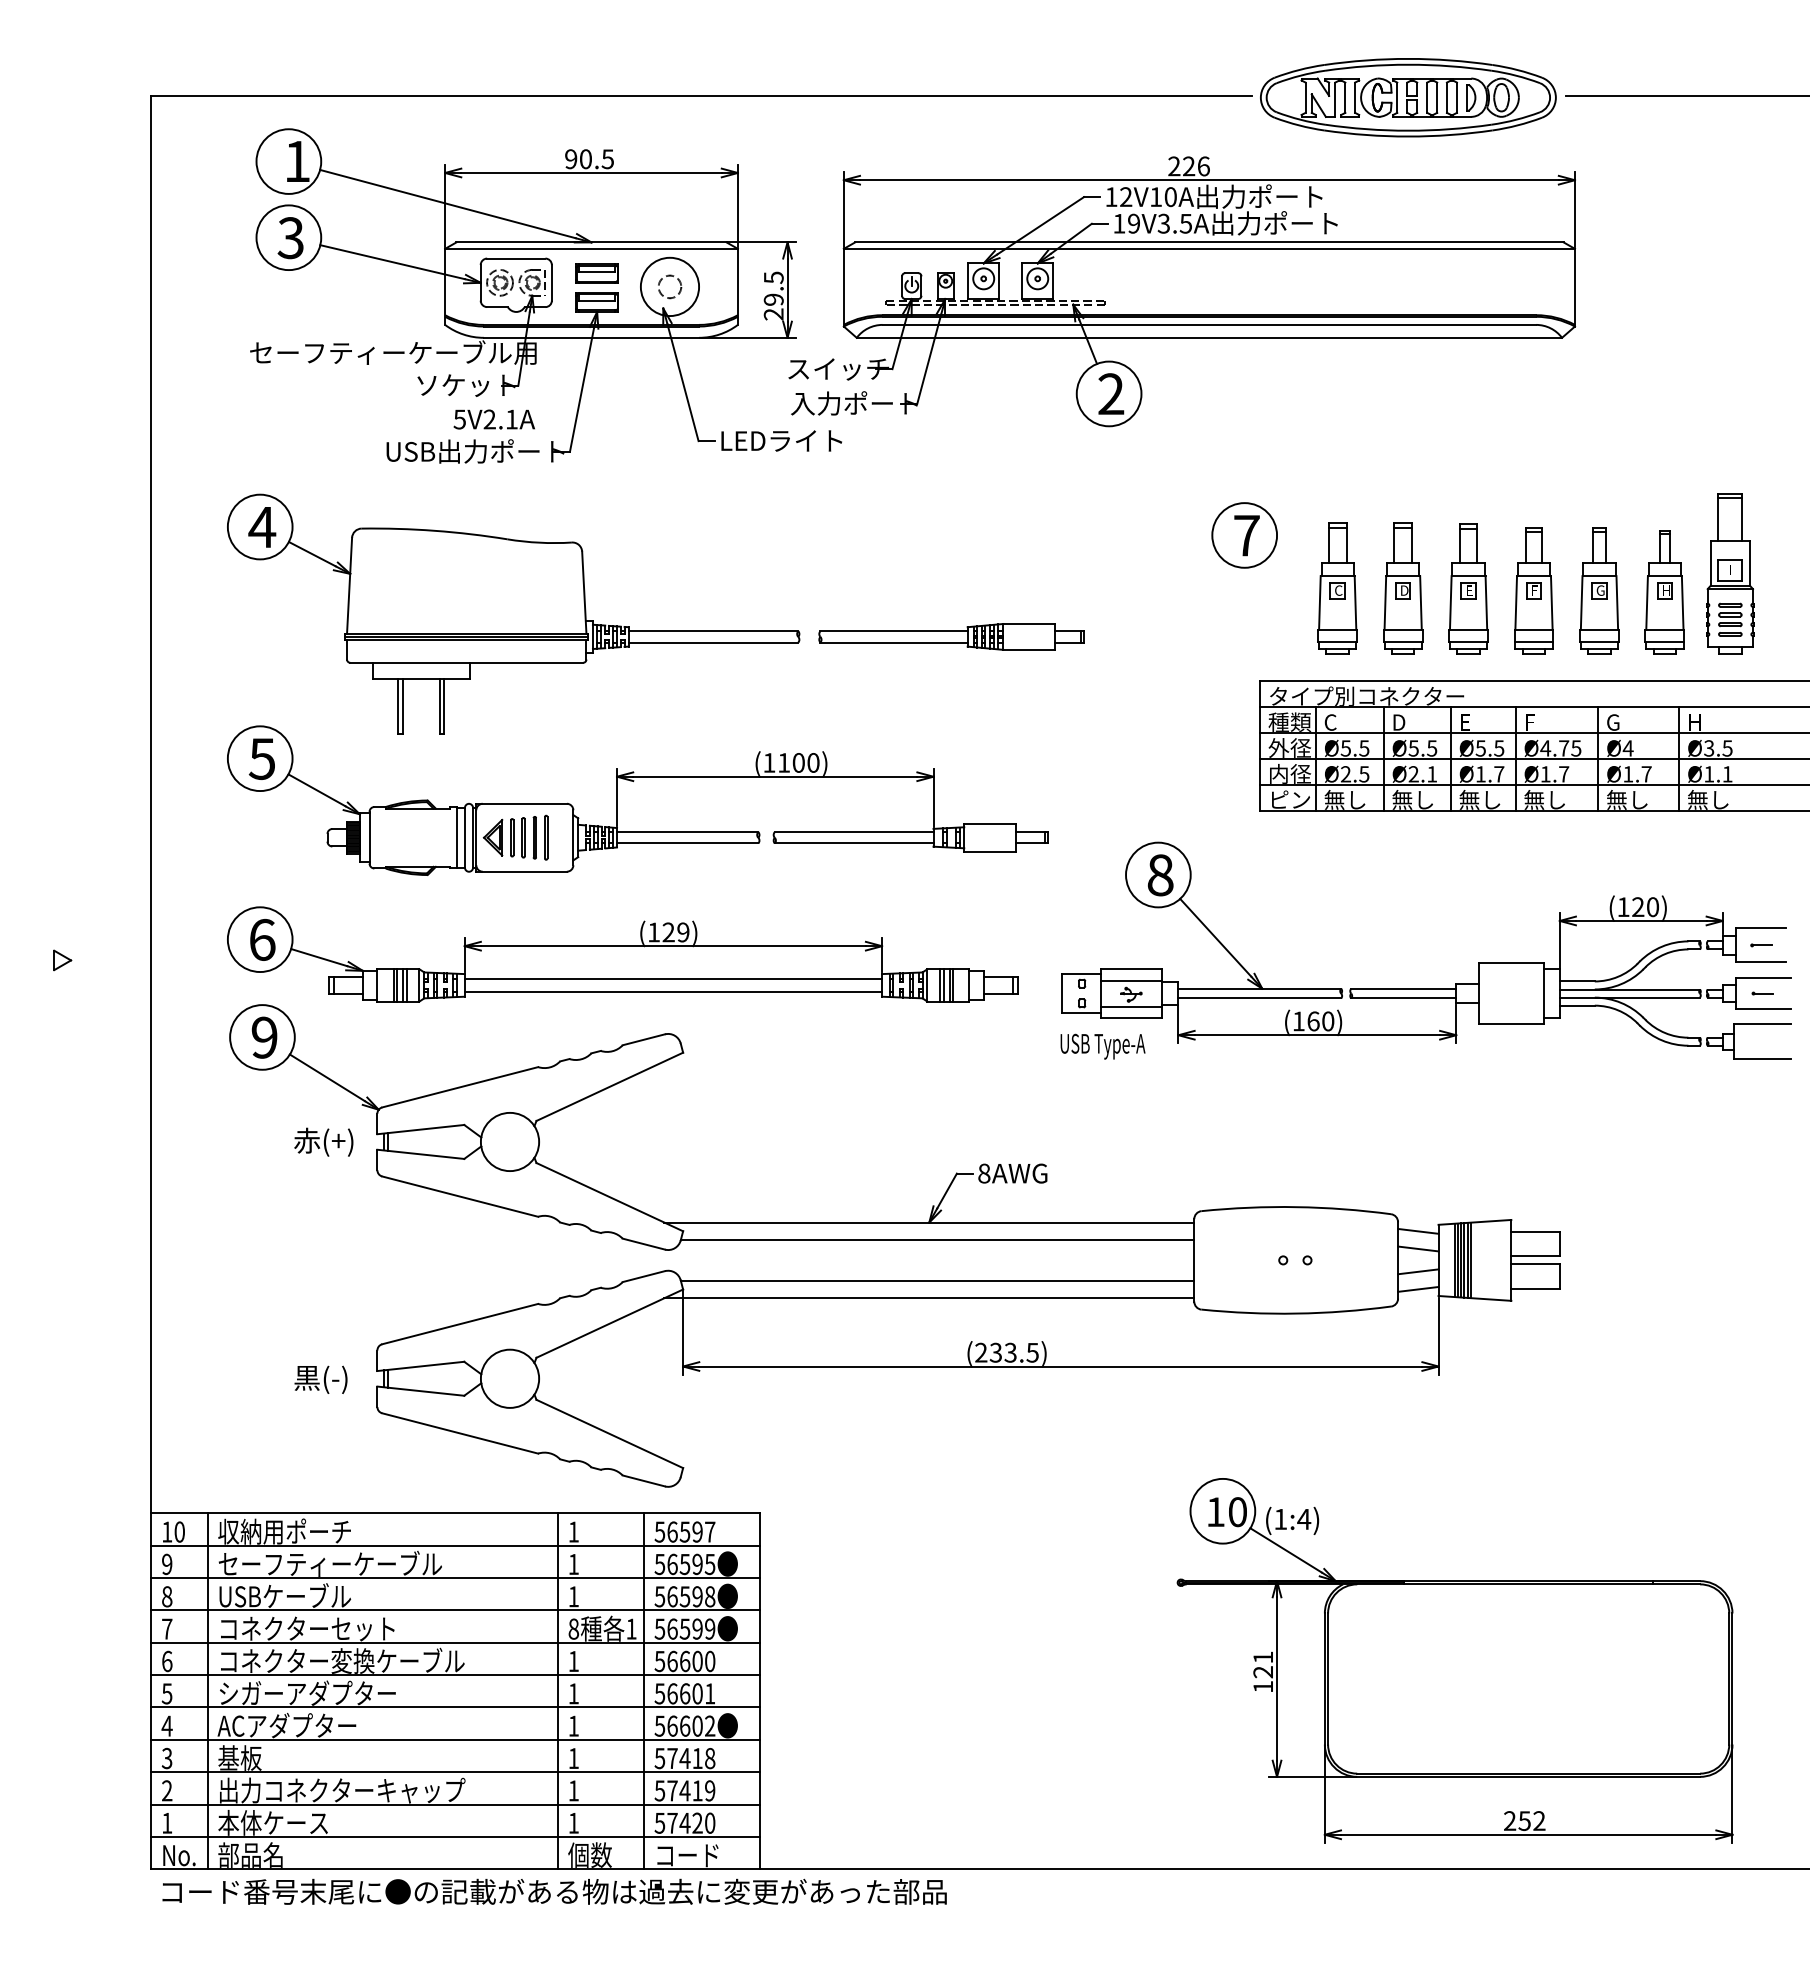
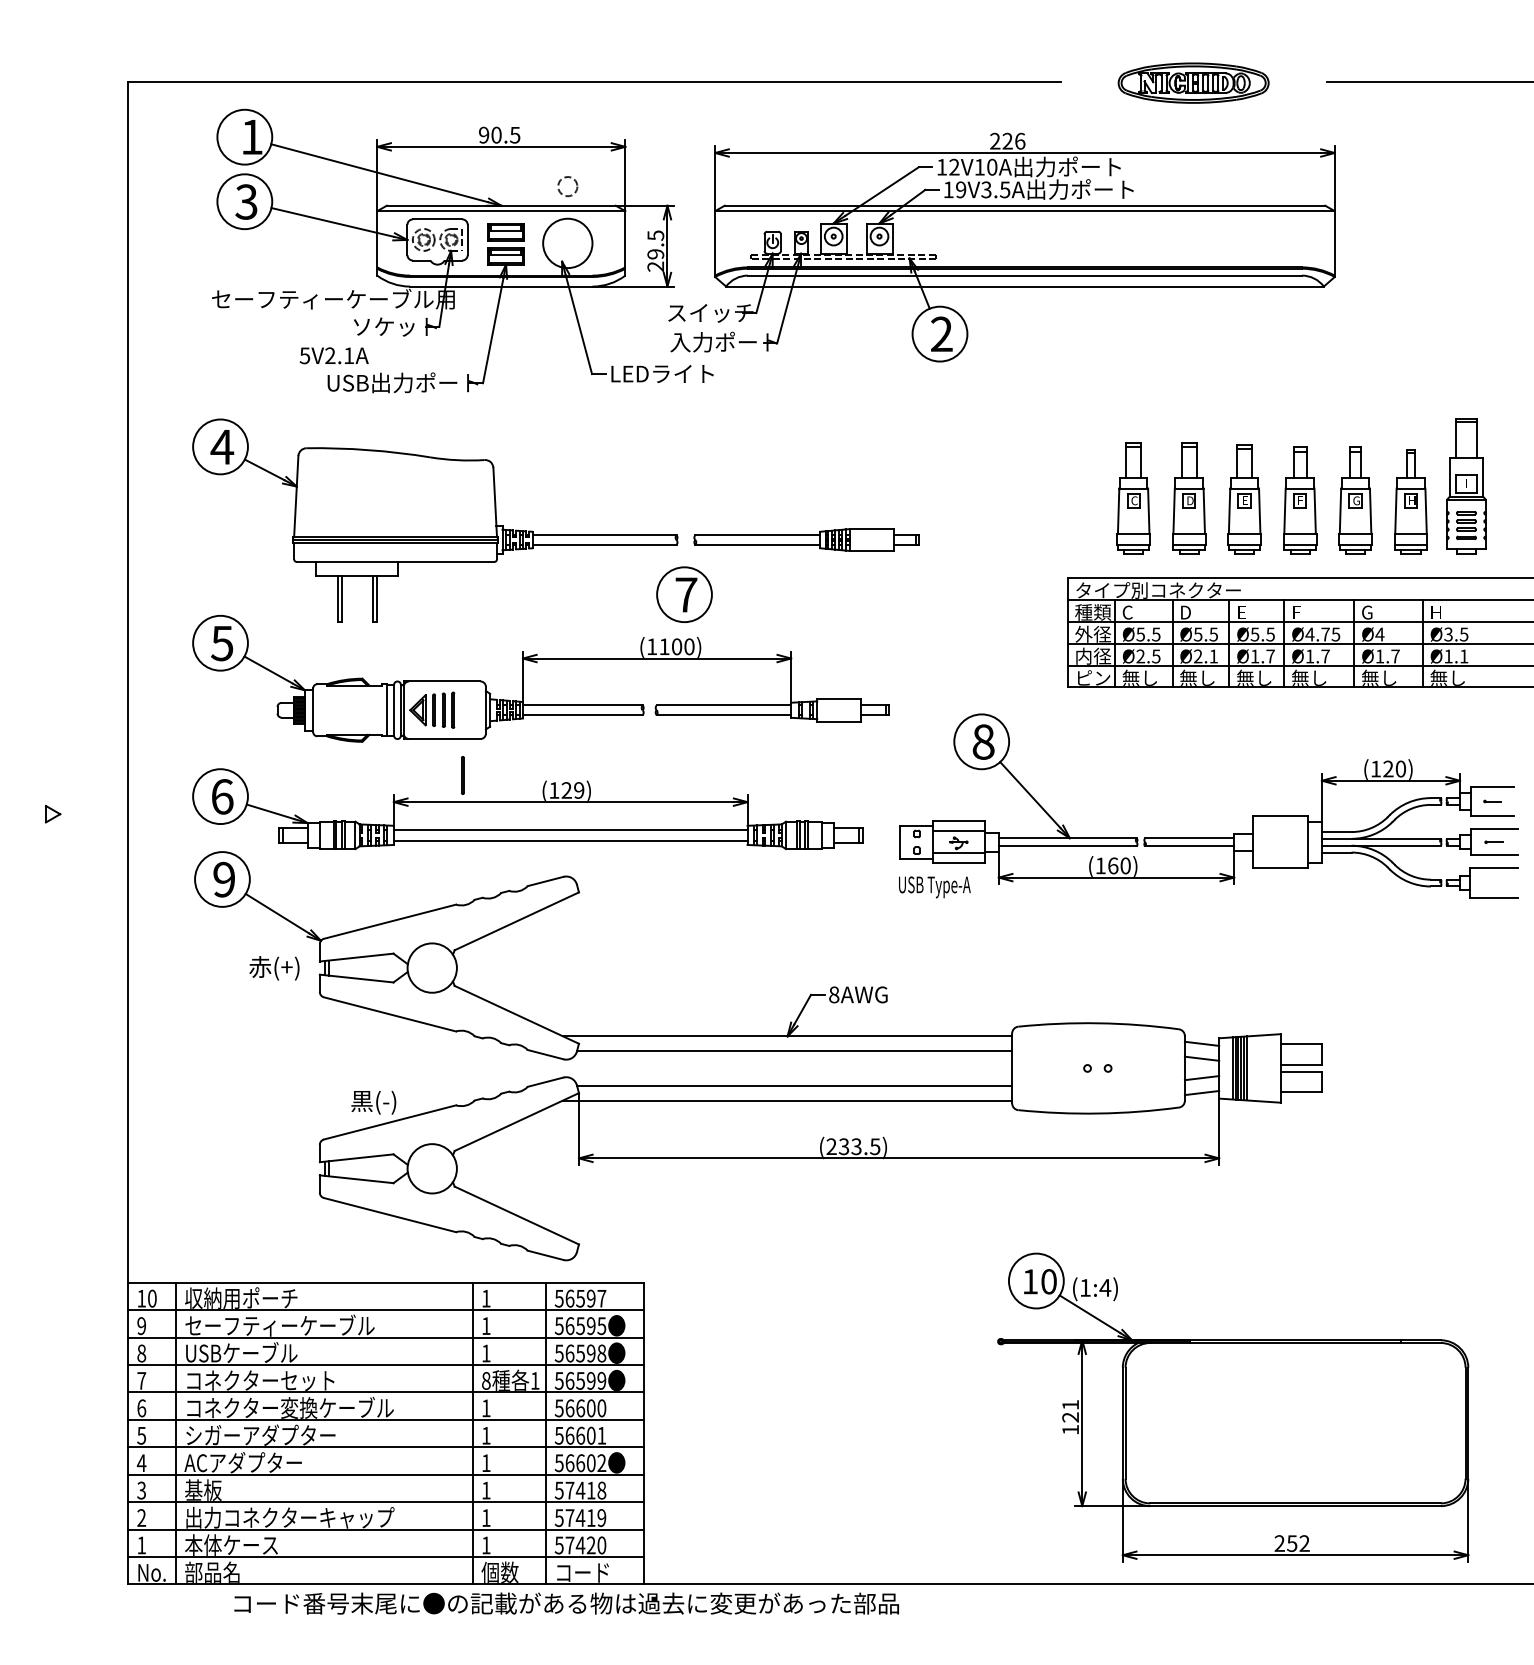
part: (1408, 97) -> (1193, 82), size x0.6
circle: (670, 286) -> (568, 186), moved
text: (493, 419) -> (333, 355), moved
part: (1244, 535) -> (684, 594), moved
line: (545, 837) -> (462, 775), moved
text: (320, 1379) -> (373, 1102), moved
text: (554, 1891) -> (566, 1603), moved

